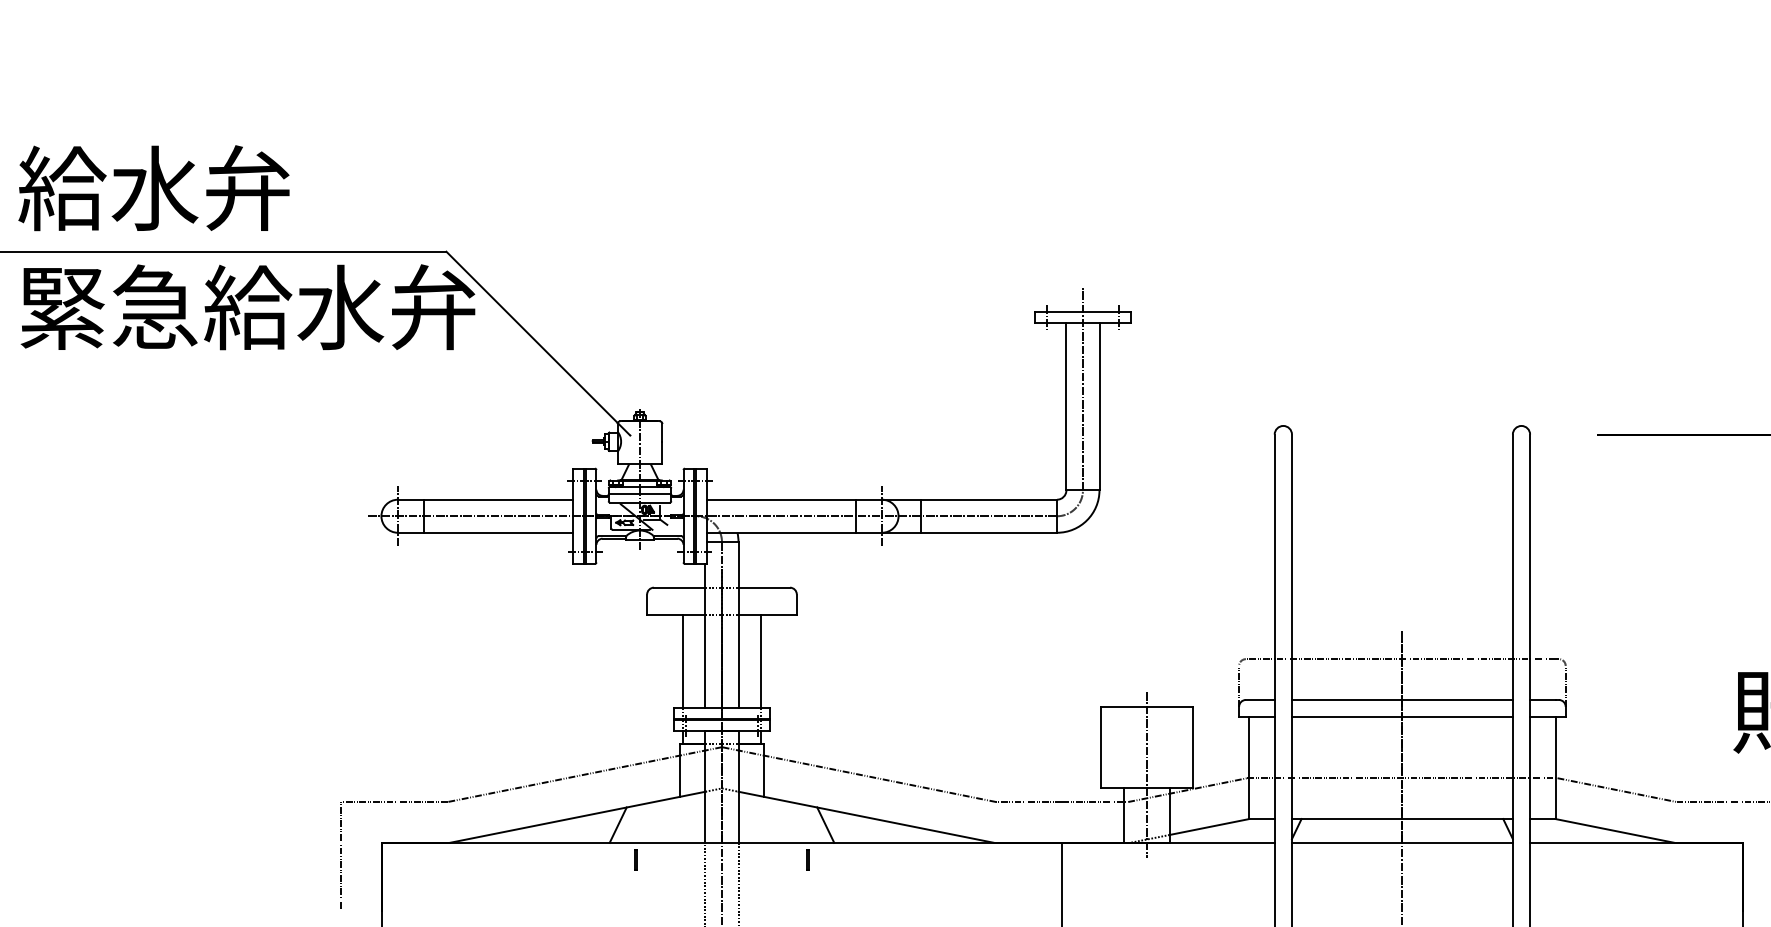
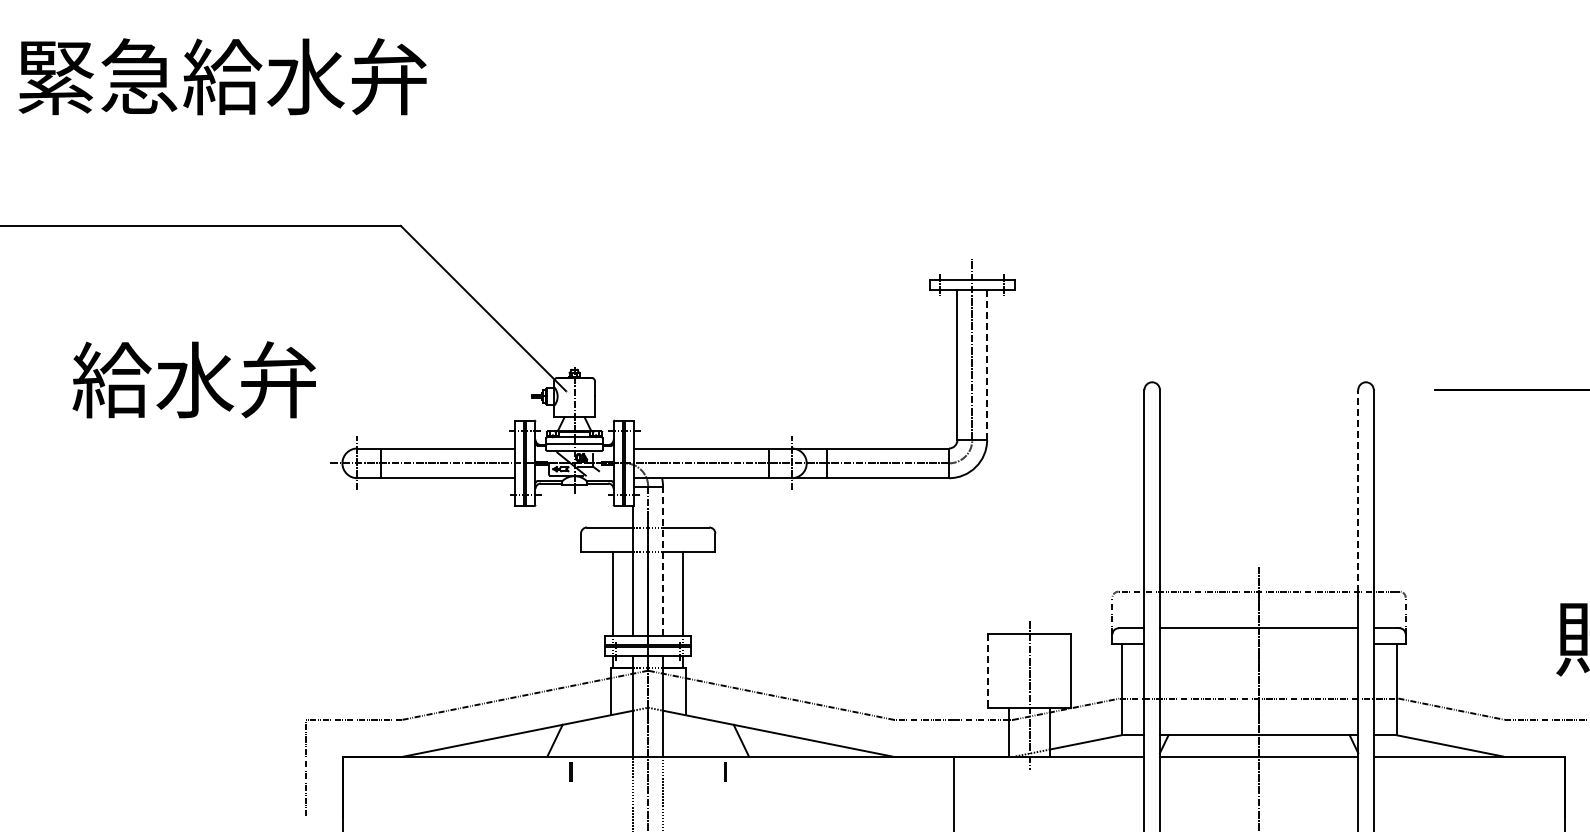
text: (153, 187) -> (193, 379), moved
text: (247, 307) -> (222, 76), moved
line: (1099, 407) -> (987, 365), solid -> dashed
line: (1513, 546) -> (1358, 490), solid -> dashed
line: (739, 624) -> (663, 560), solid -> dashed
line: (1401, 716) -> (1258, 643), removed
line: (1101, 746) -> (988, 670), solid -> dashed

